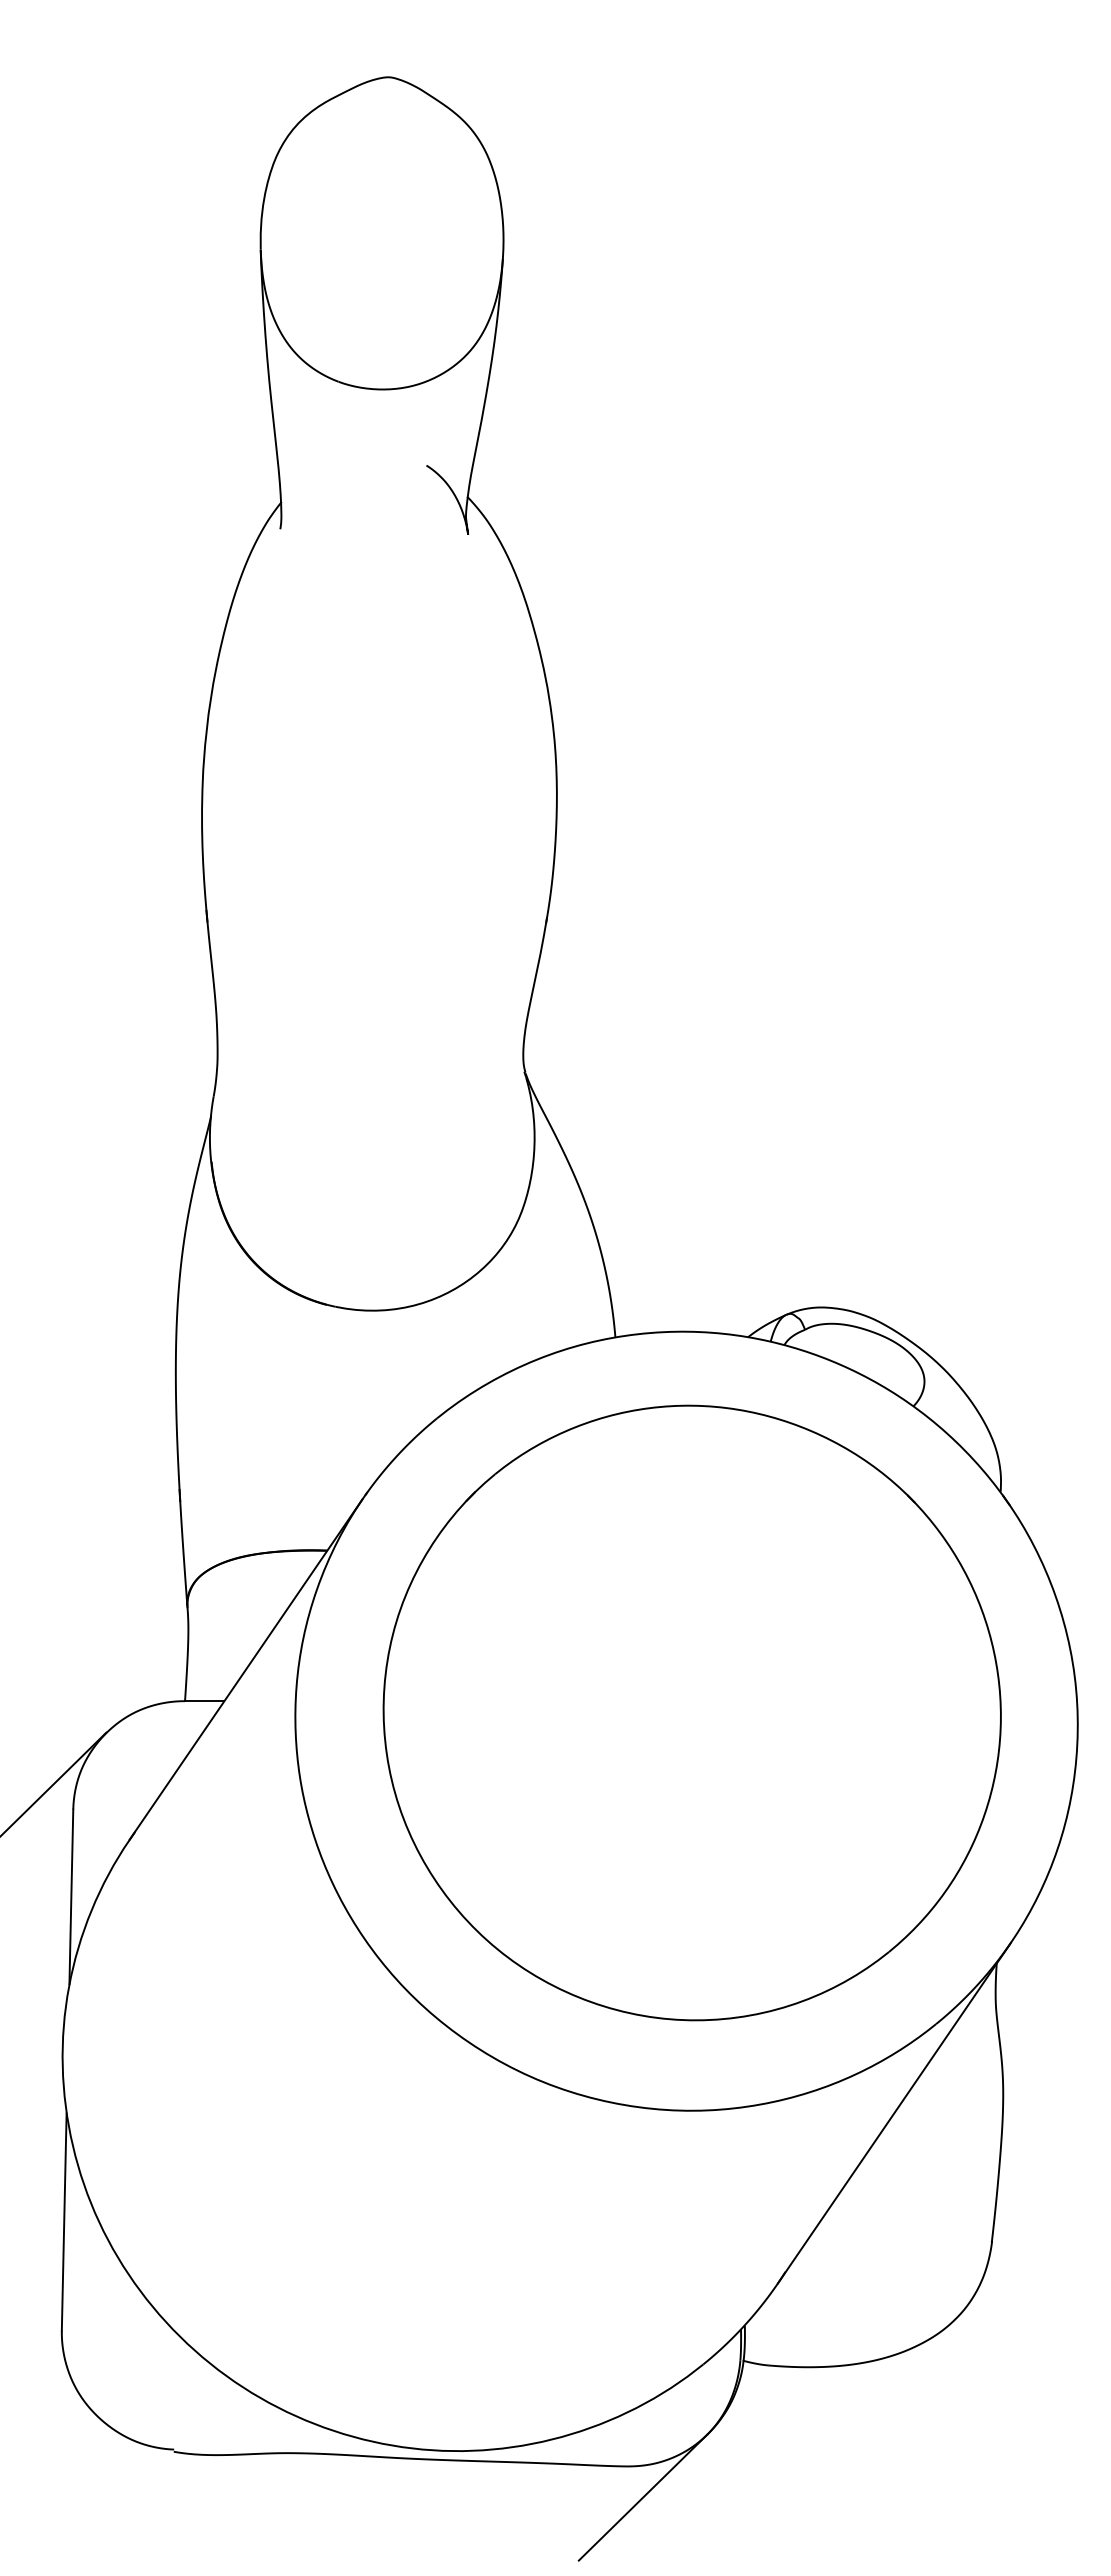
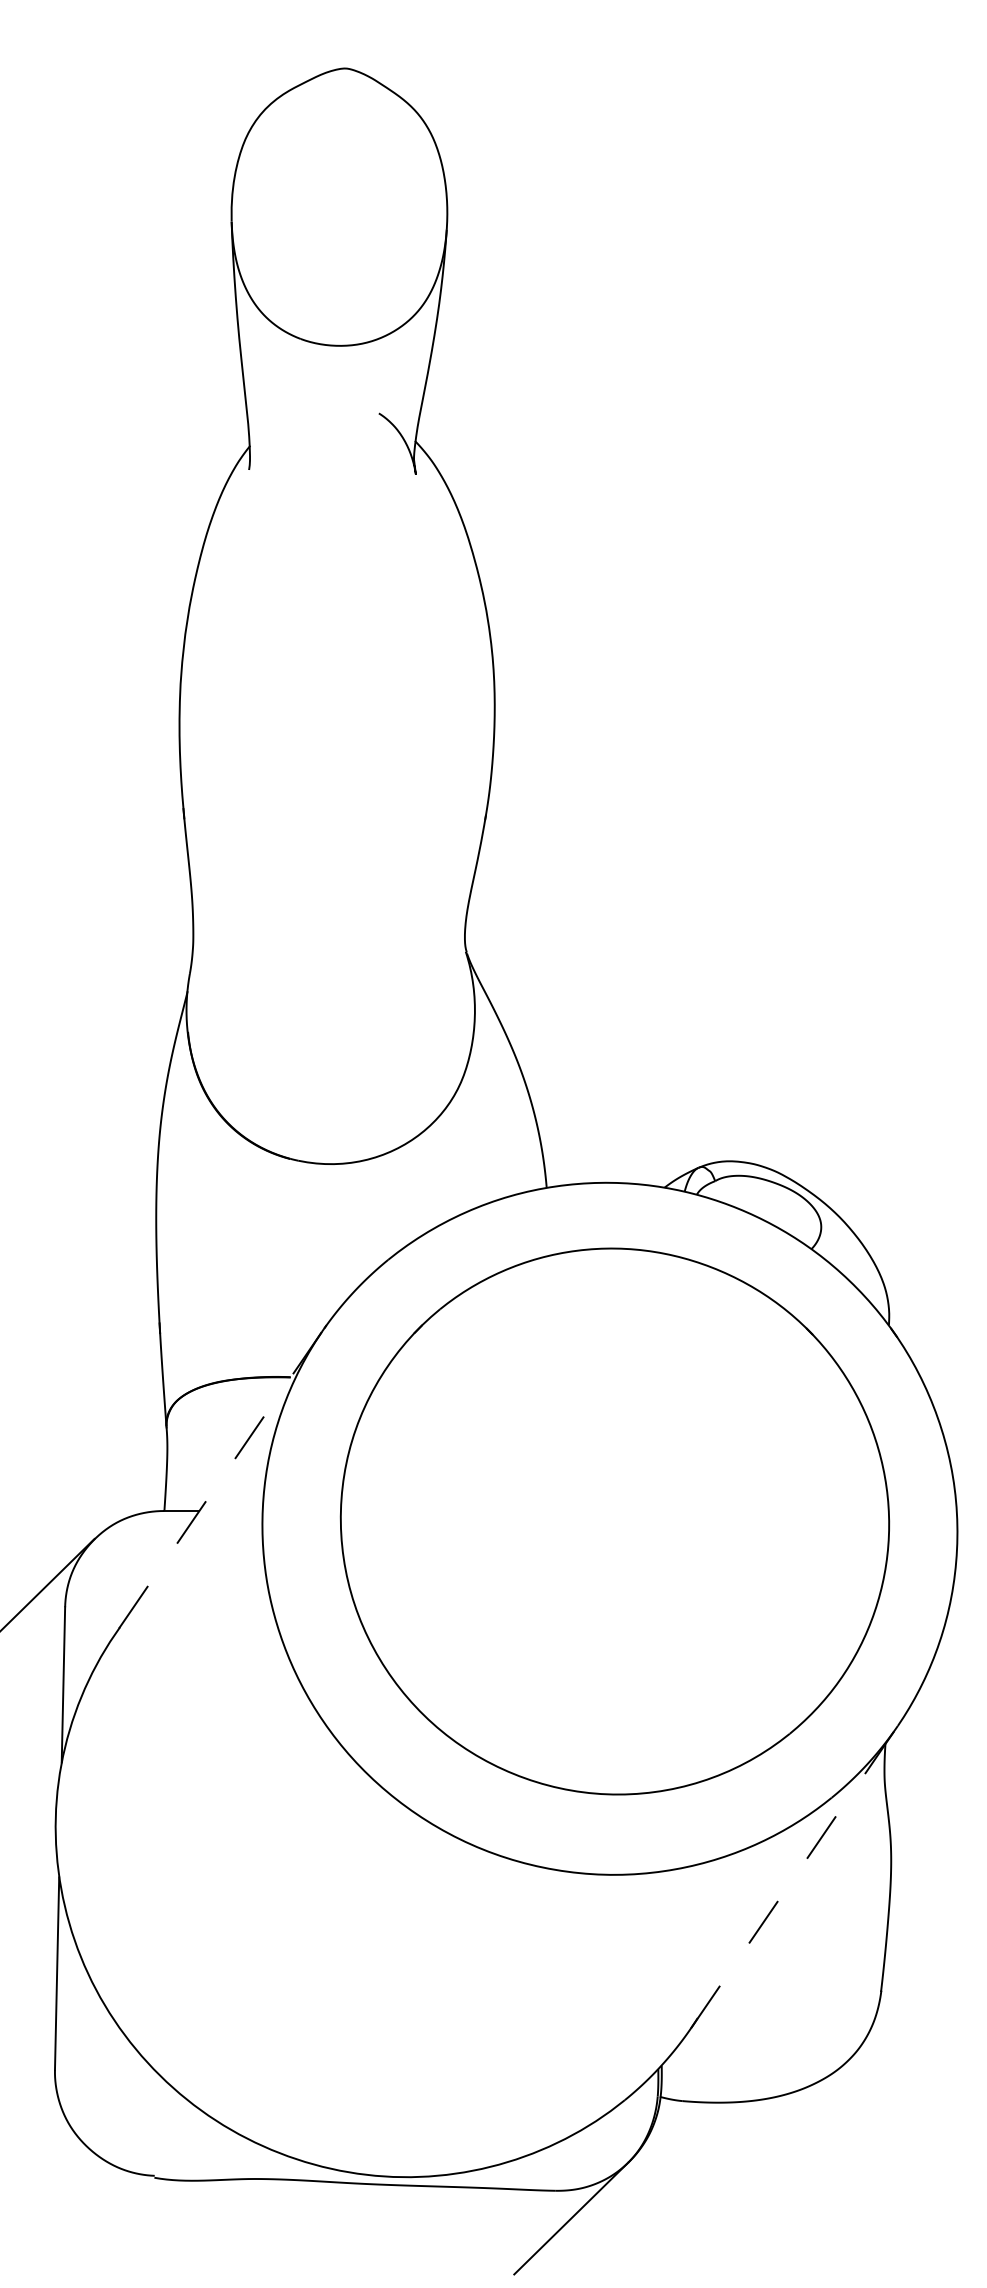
line: (245, 1670) -> (218, 1483), solid -> dashed
line: (894, 2112) -> (794, 1876), solid -> dashed

